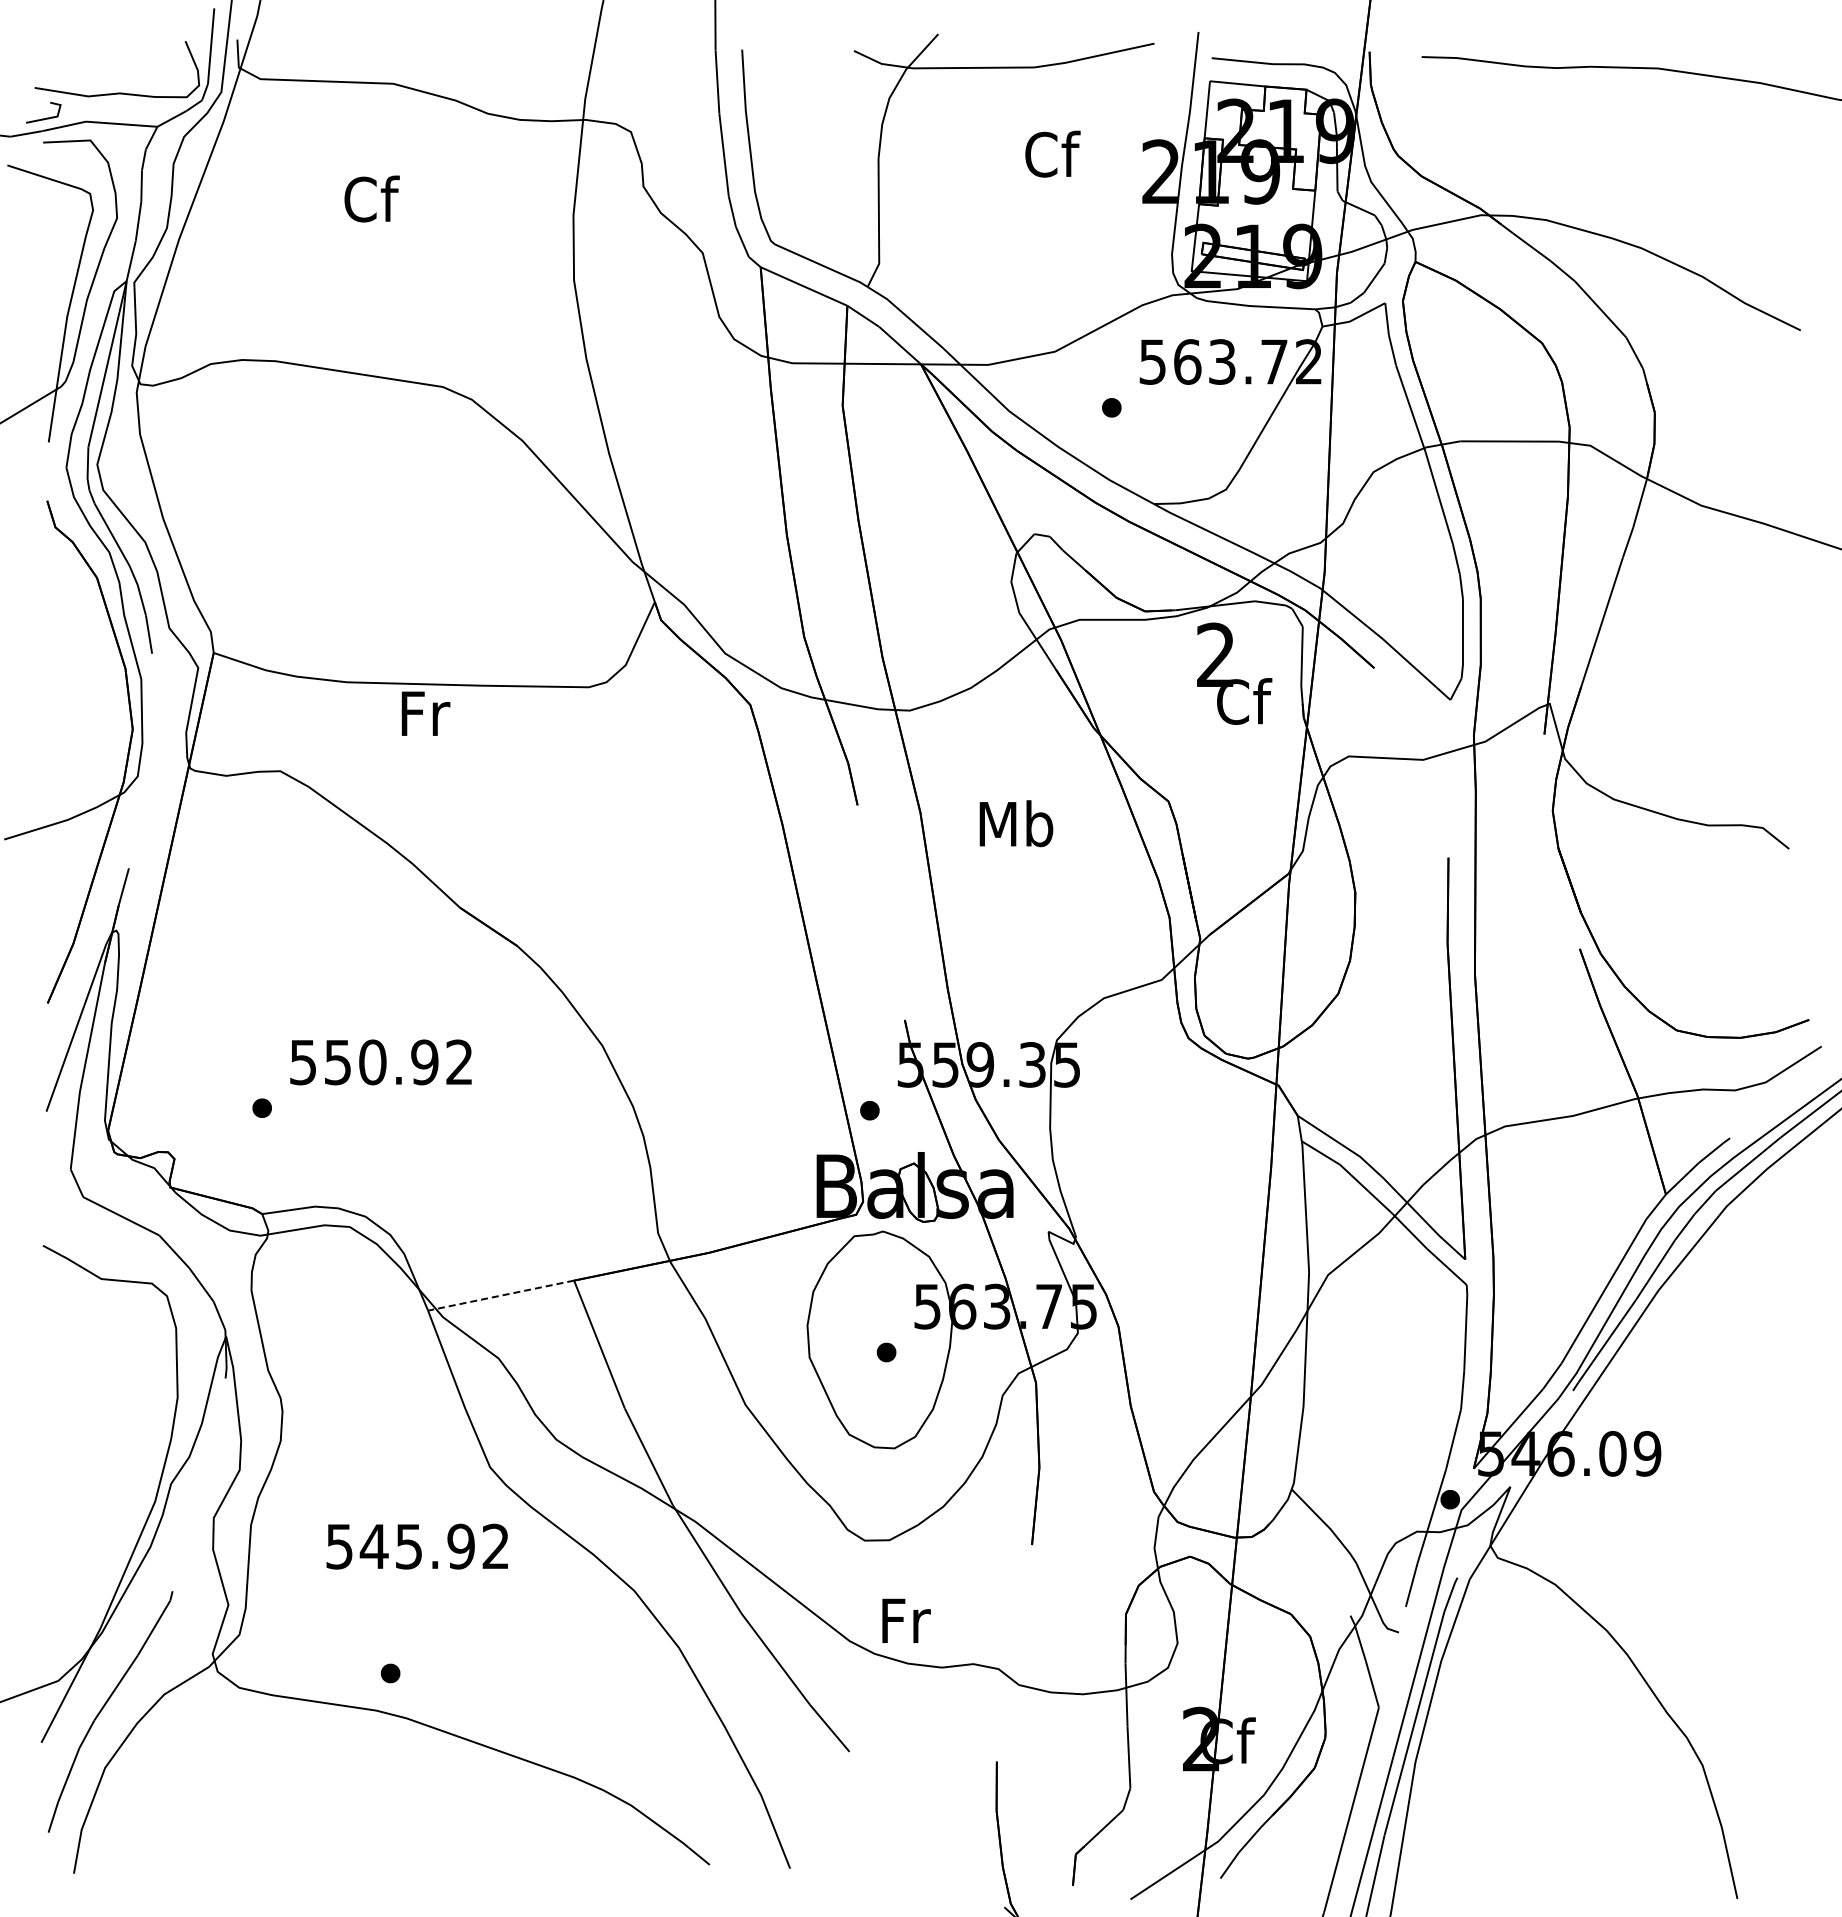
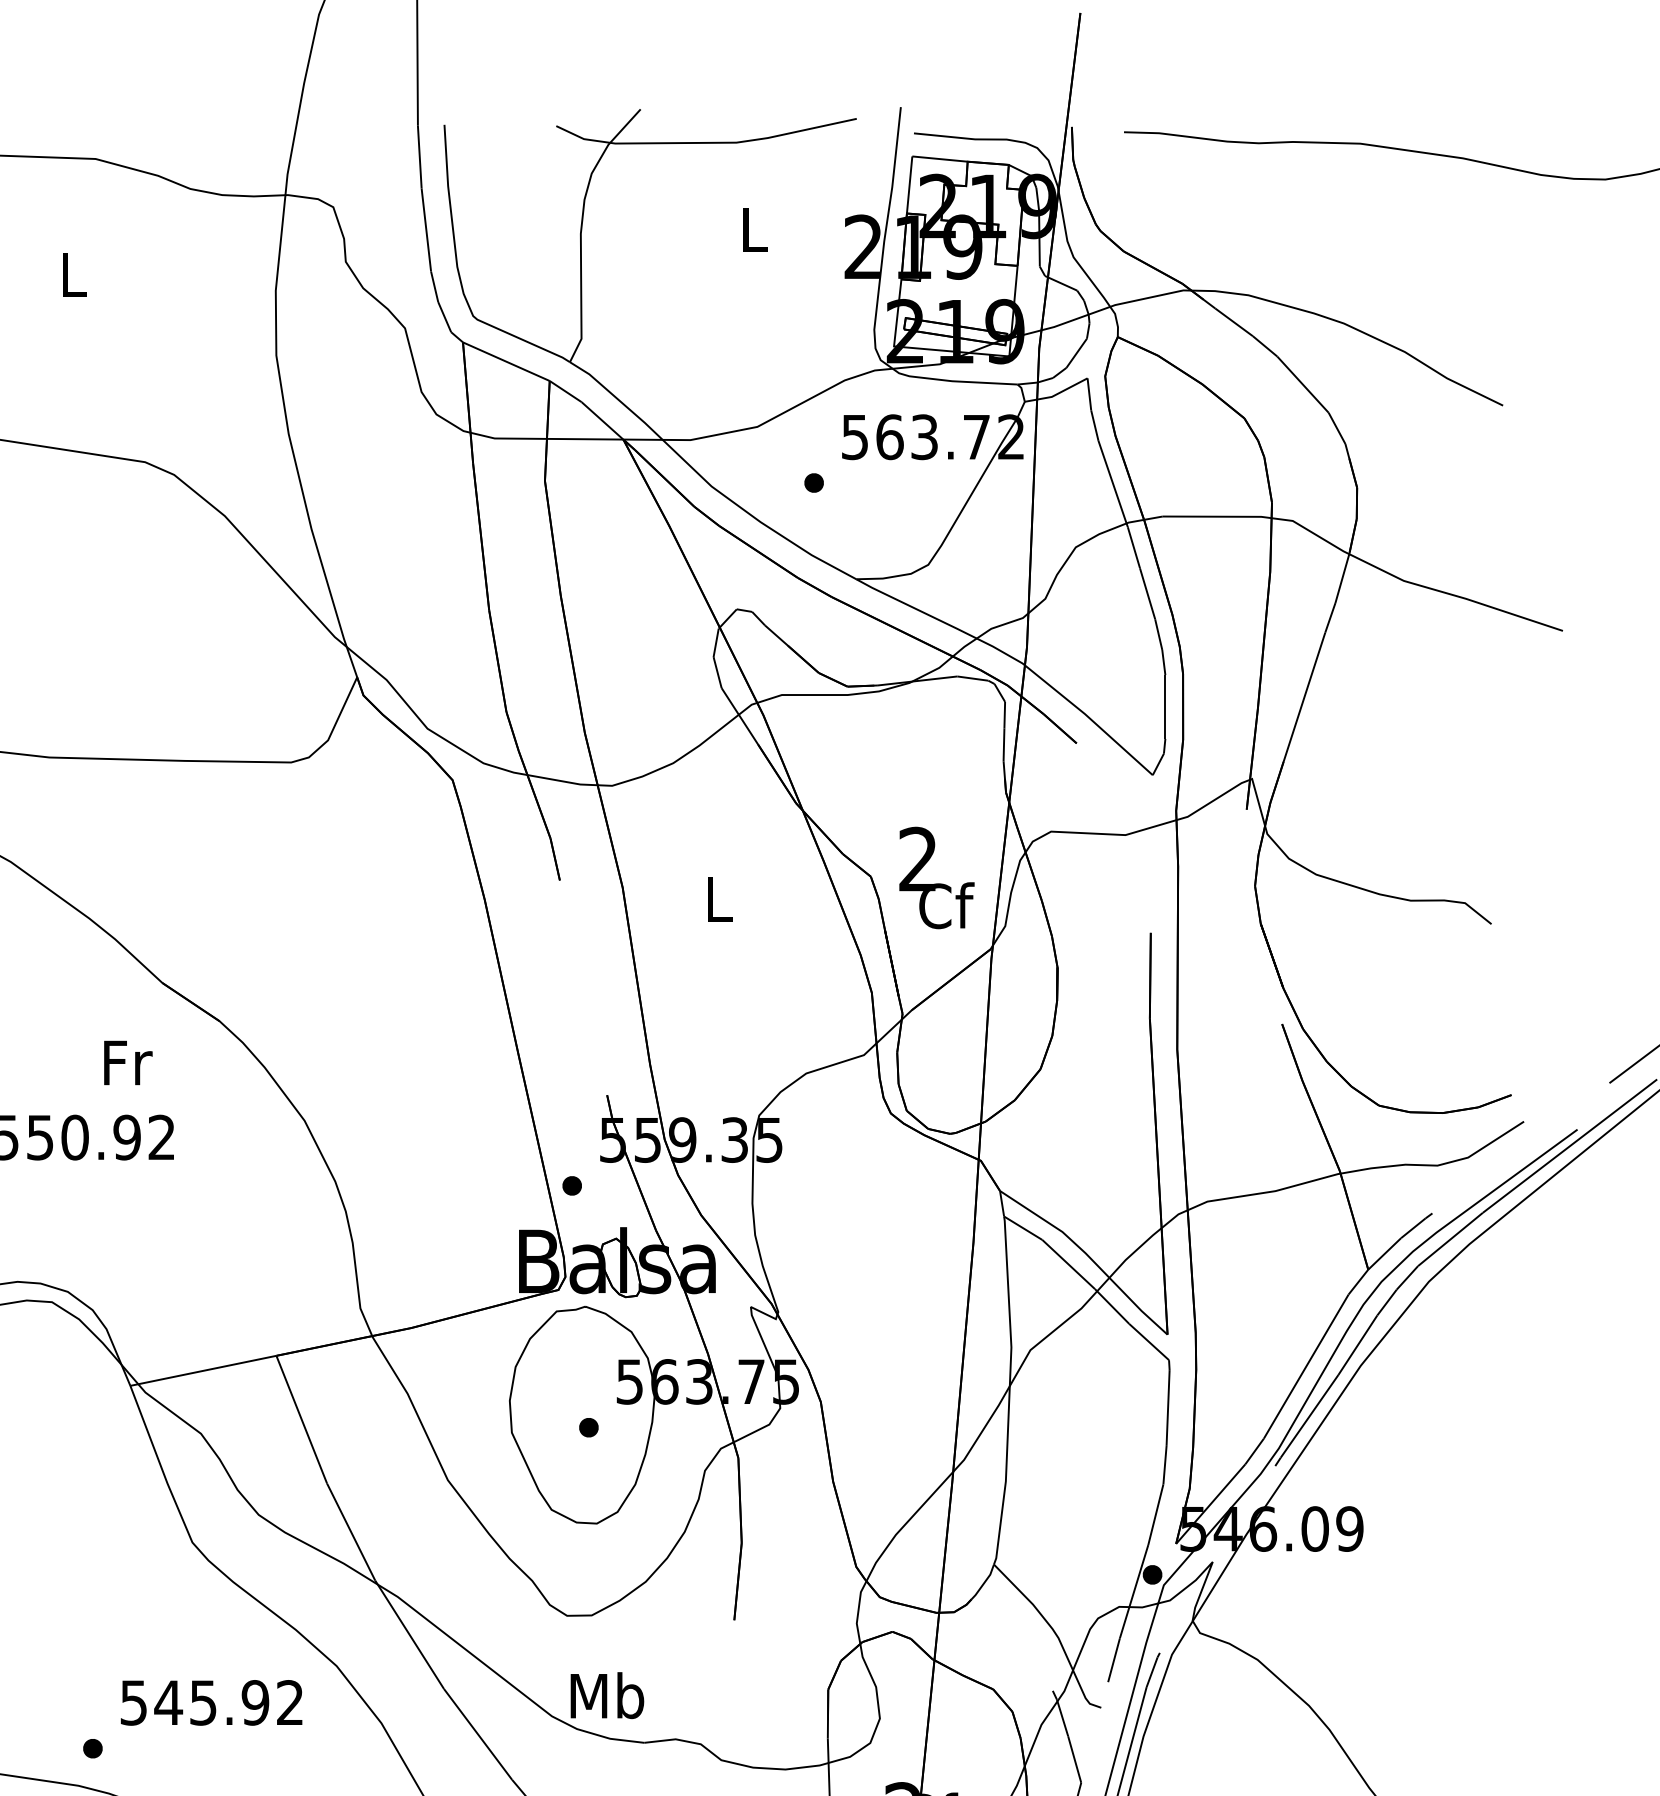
text: (1052, 153) -> (754, 228), Cf -> L
text: (371, 198) -> (73, 273), Cf -> L
text: (1234, 673) -> (936, 877), moved
text: (425, 713) -> (127, 1062), moved
text: (1016, 823) -> (718, 898), Mb -> L
line: (501, 1295) -> (203, 1370), dashed -> solid
text: (416, 1546) -> (210, 1702), moved
text: (904, 1620) -> (606, 1695), Fr -> Mb

